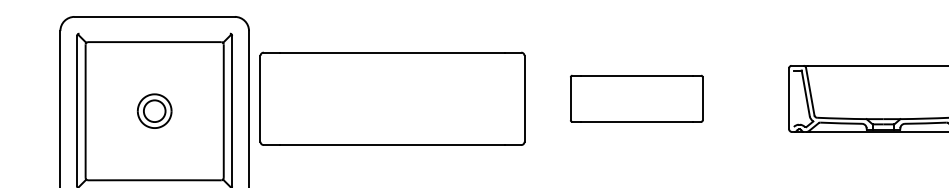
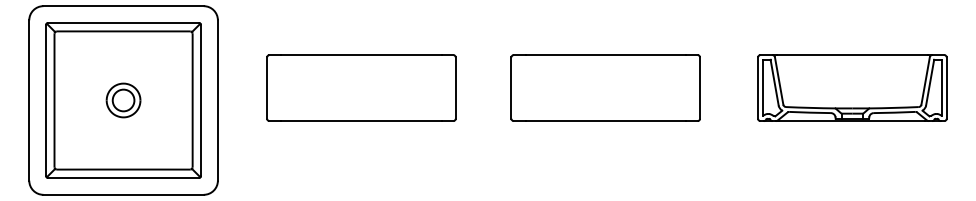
line: (154, 34) -> (123, 23), added
part: (392, 98) -> (361, 87), size x0.71
part: (636, 98) -> (605, 87), size x1.43
line: (793, 98) -> (762, 87), added

